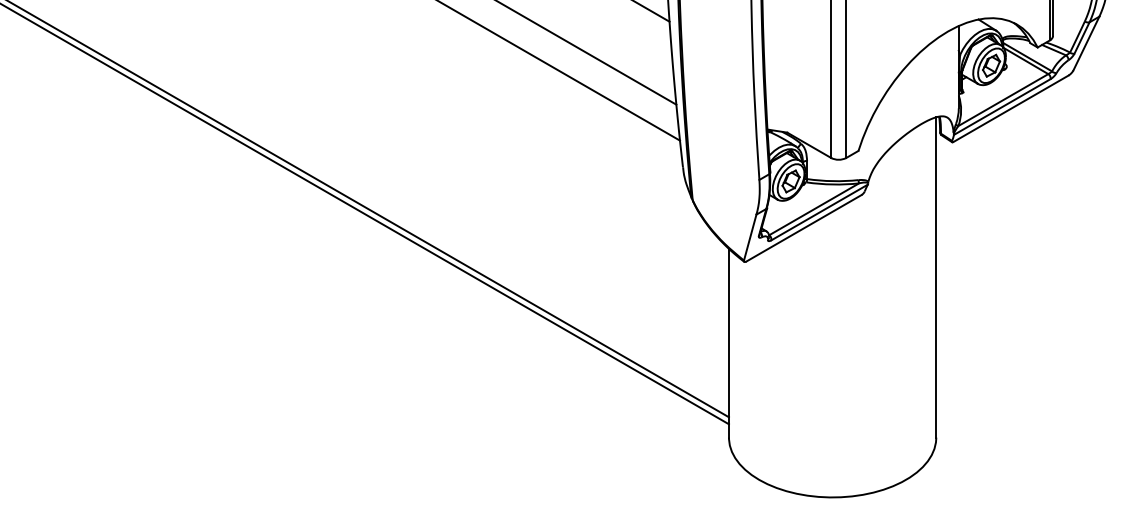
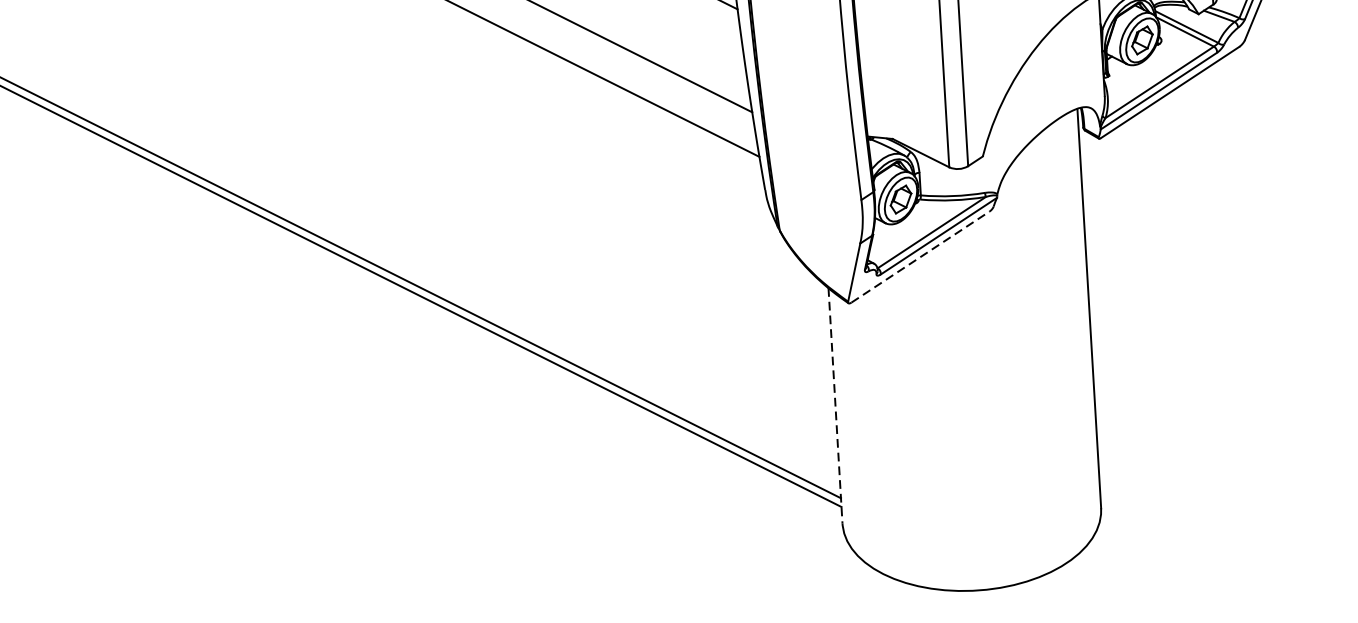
line: (804, 228) -> (921, 257), solid -> dashed
line: (728, 343) -> (834, 406), solid -> dashed

